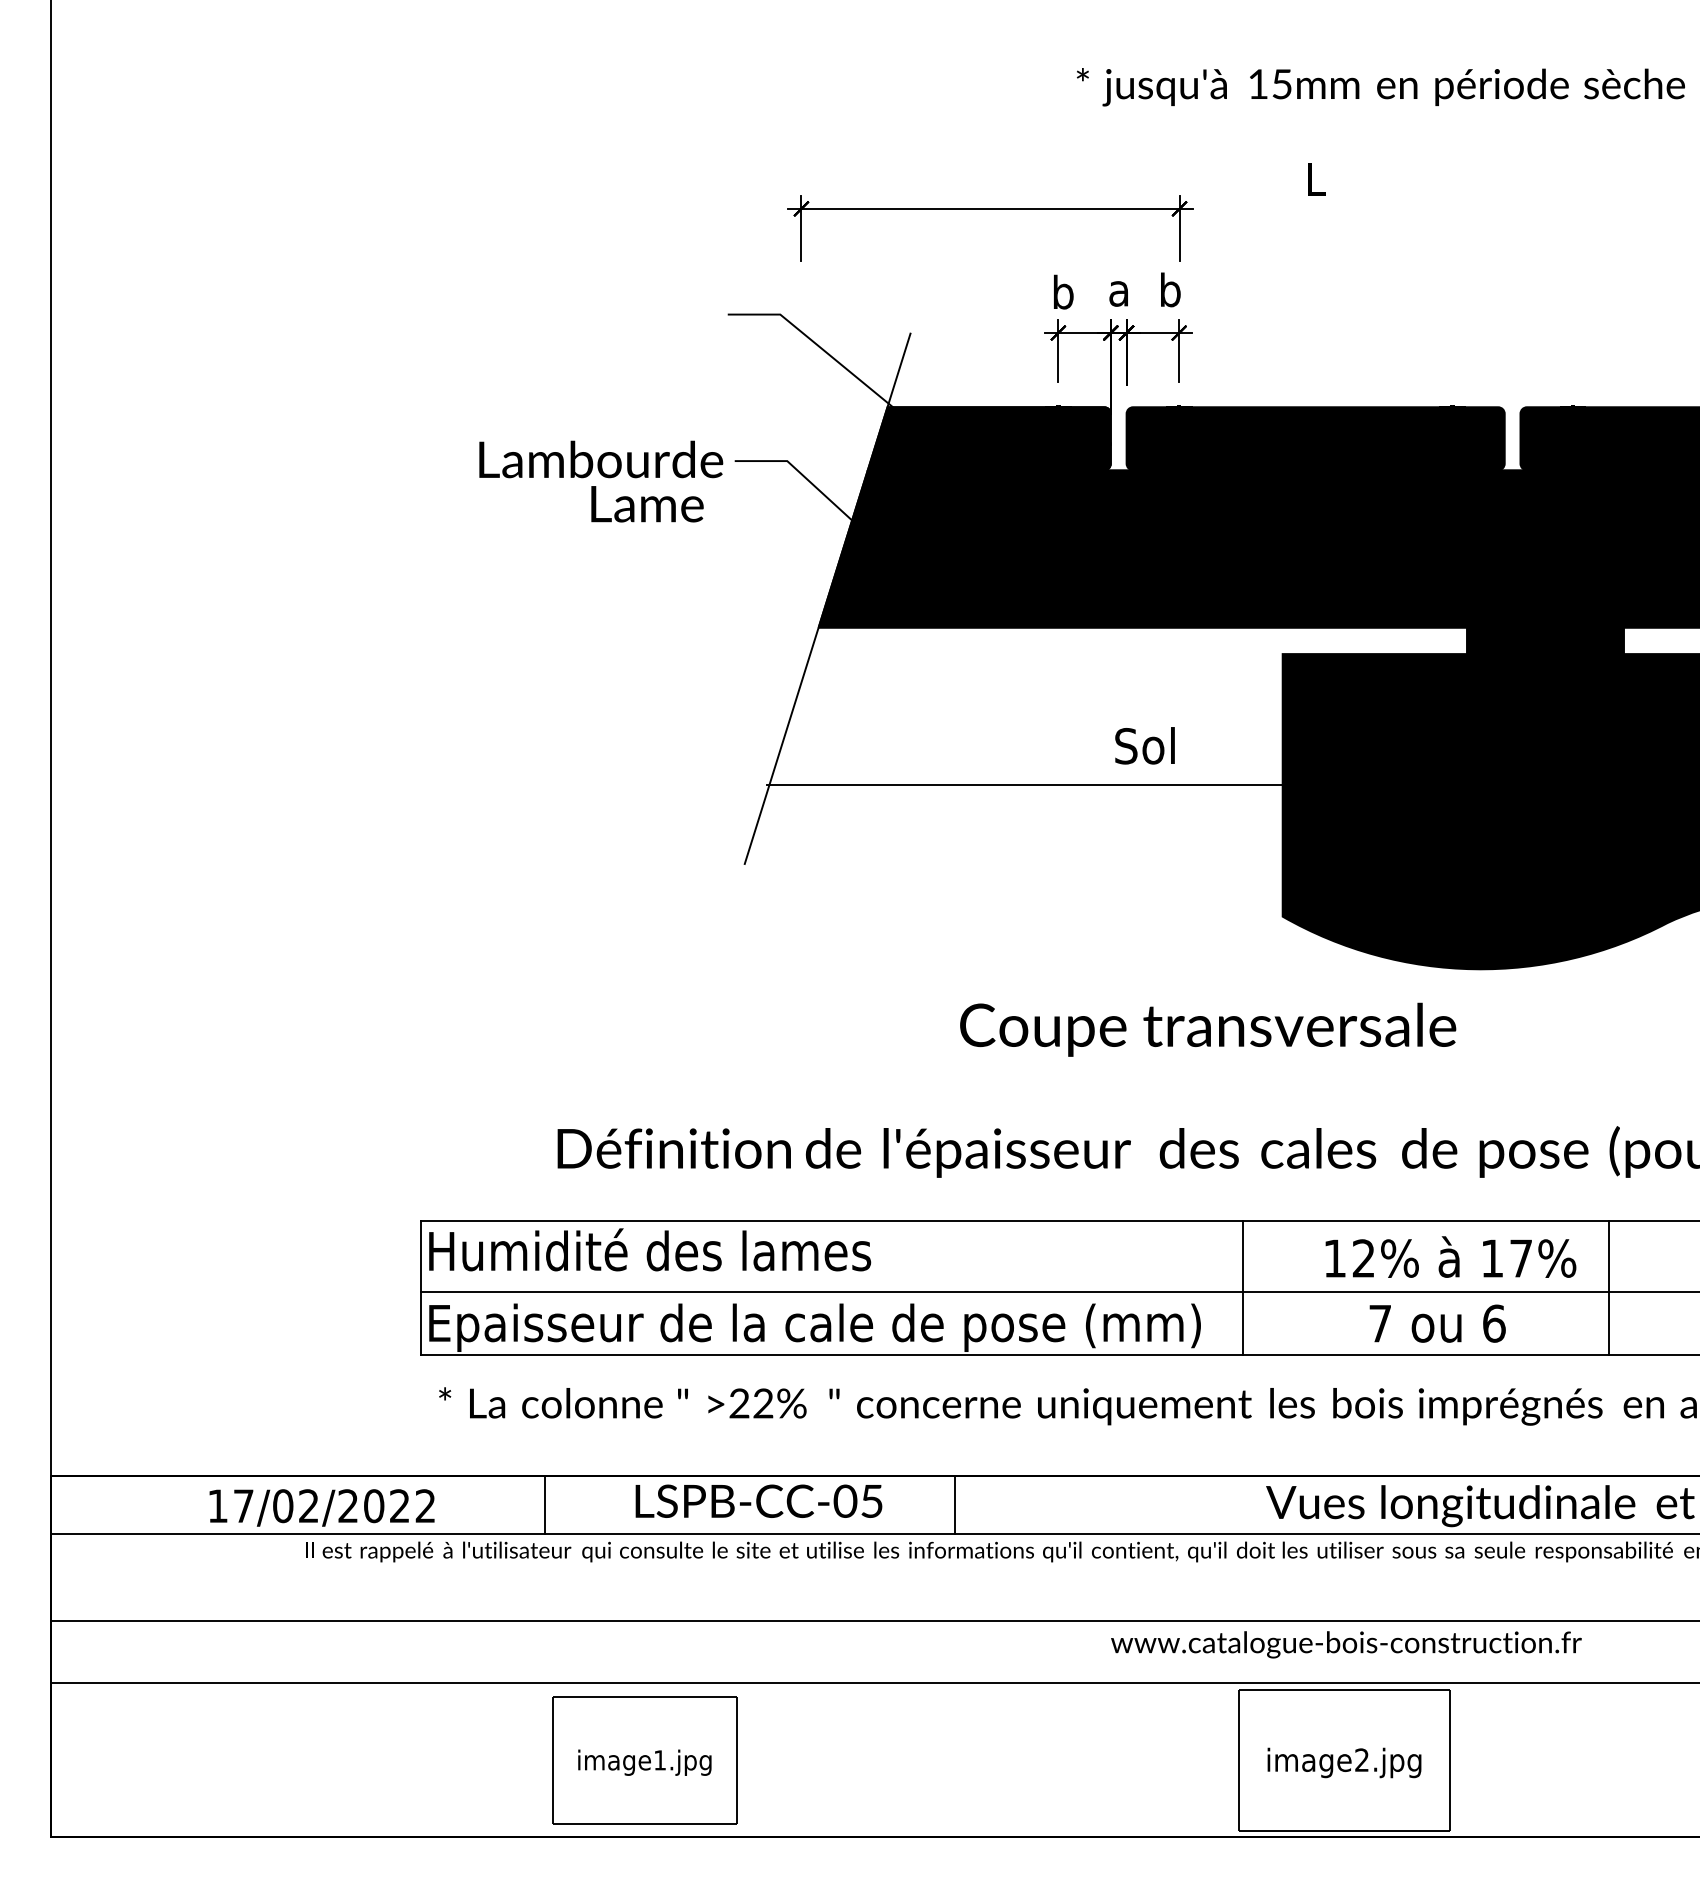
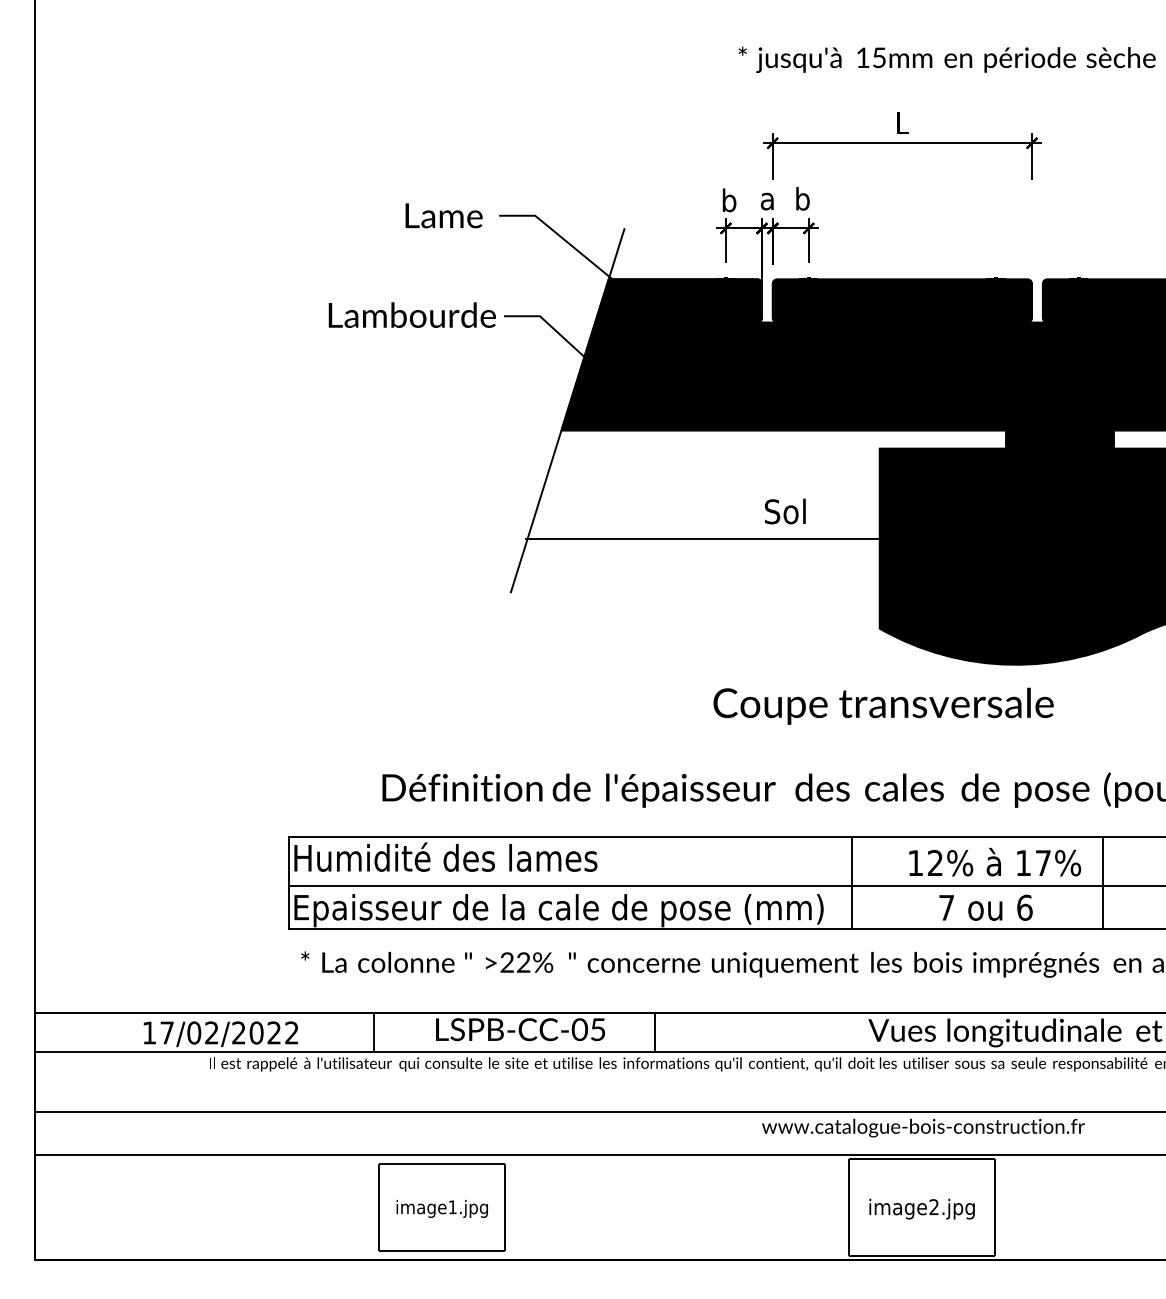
part: (990, 209) -> (902, 143), moved
text: (646, 503) -> (443, 215), moved
text: (1207, 1028) -> (883, 705), moved

